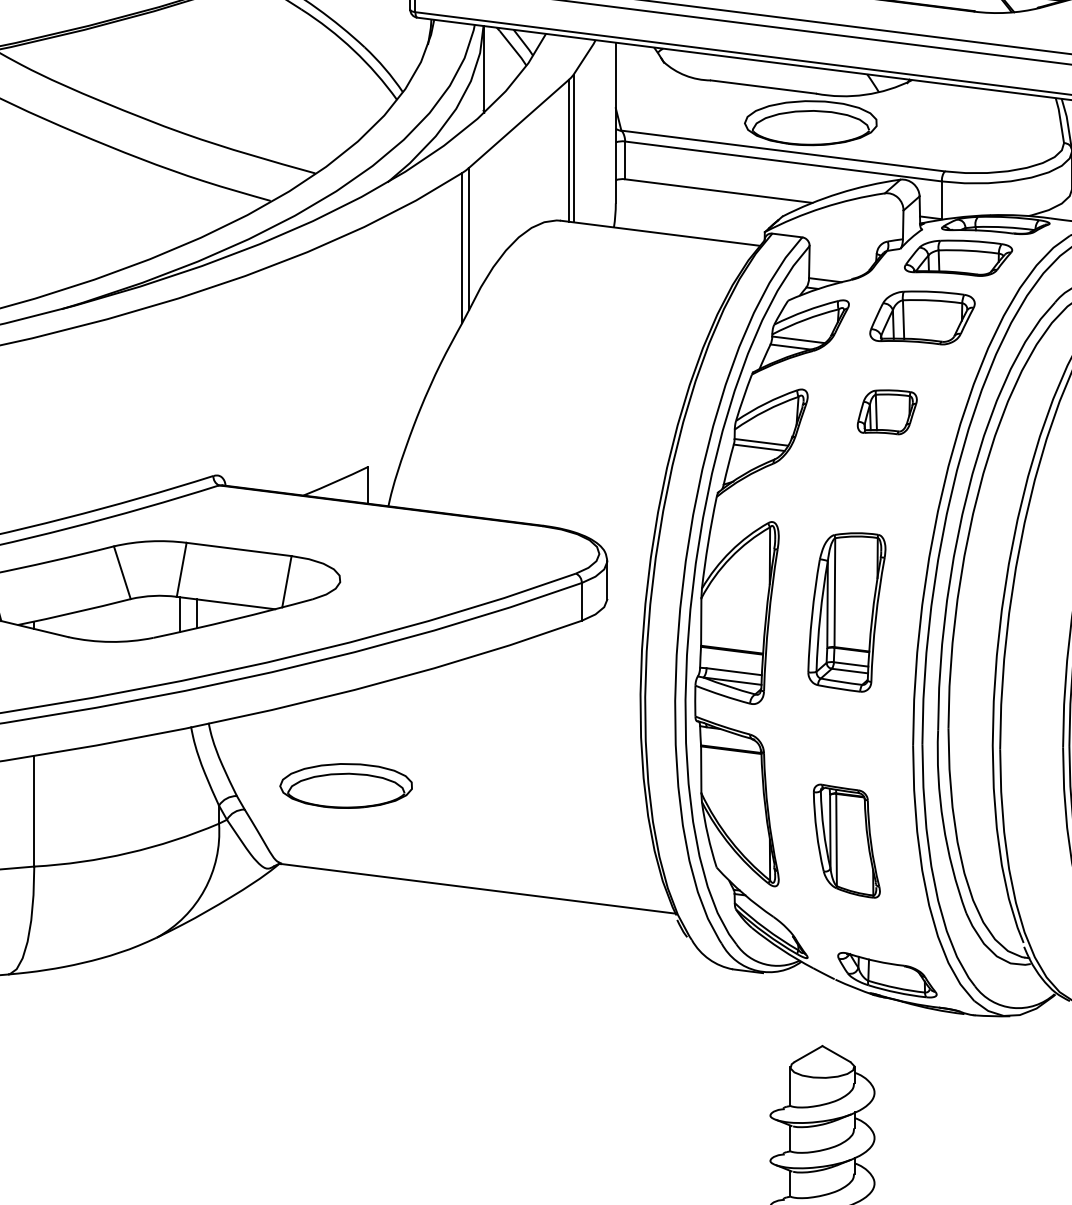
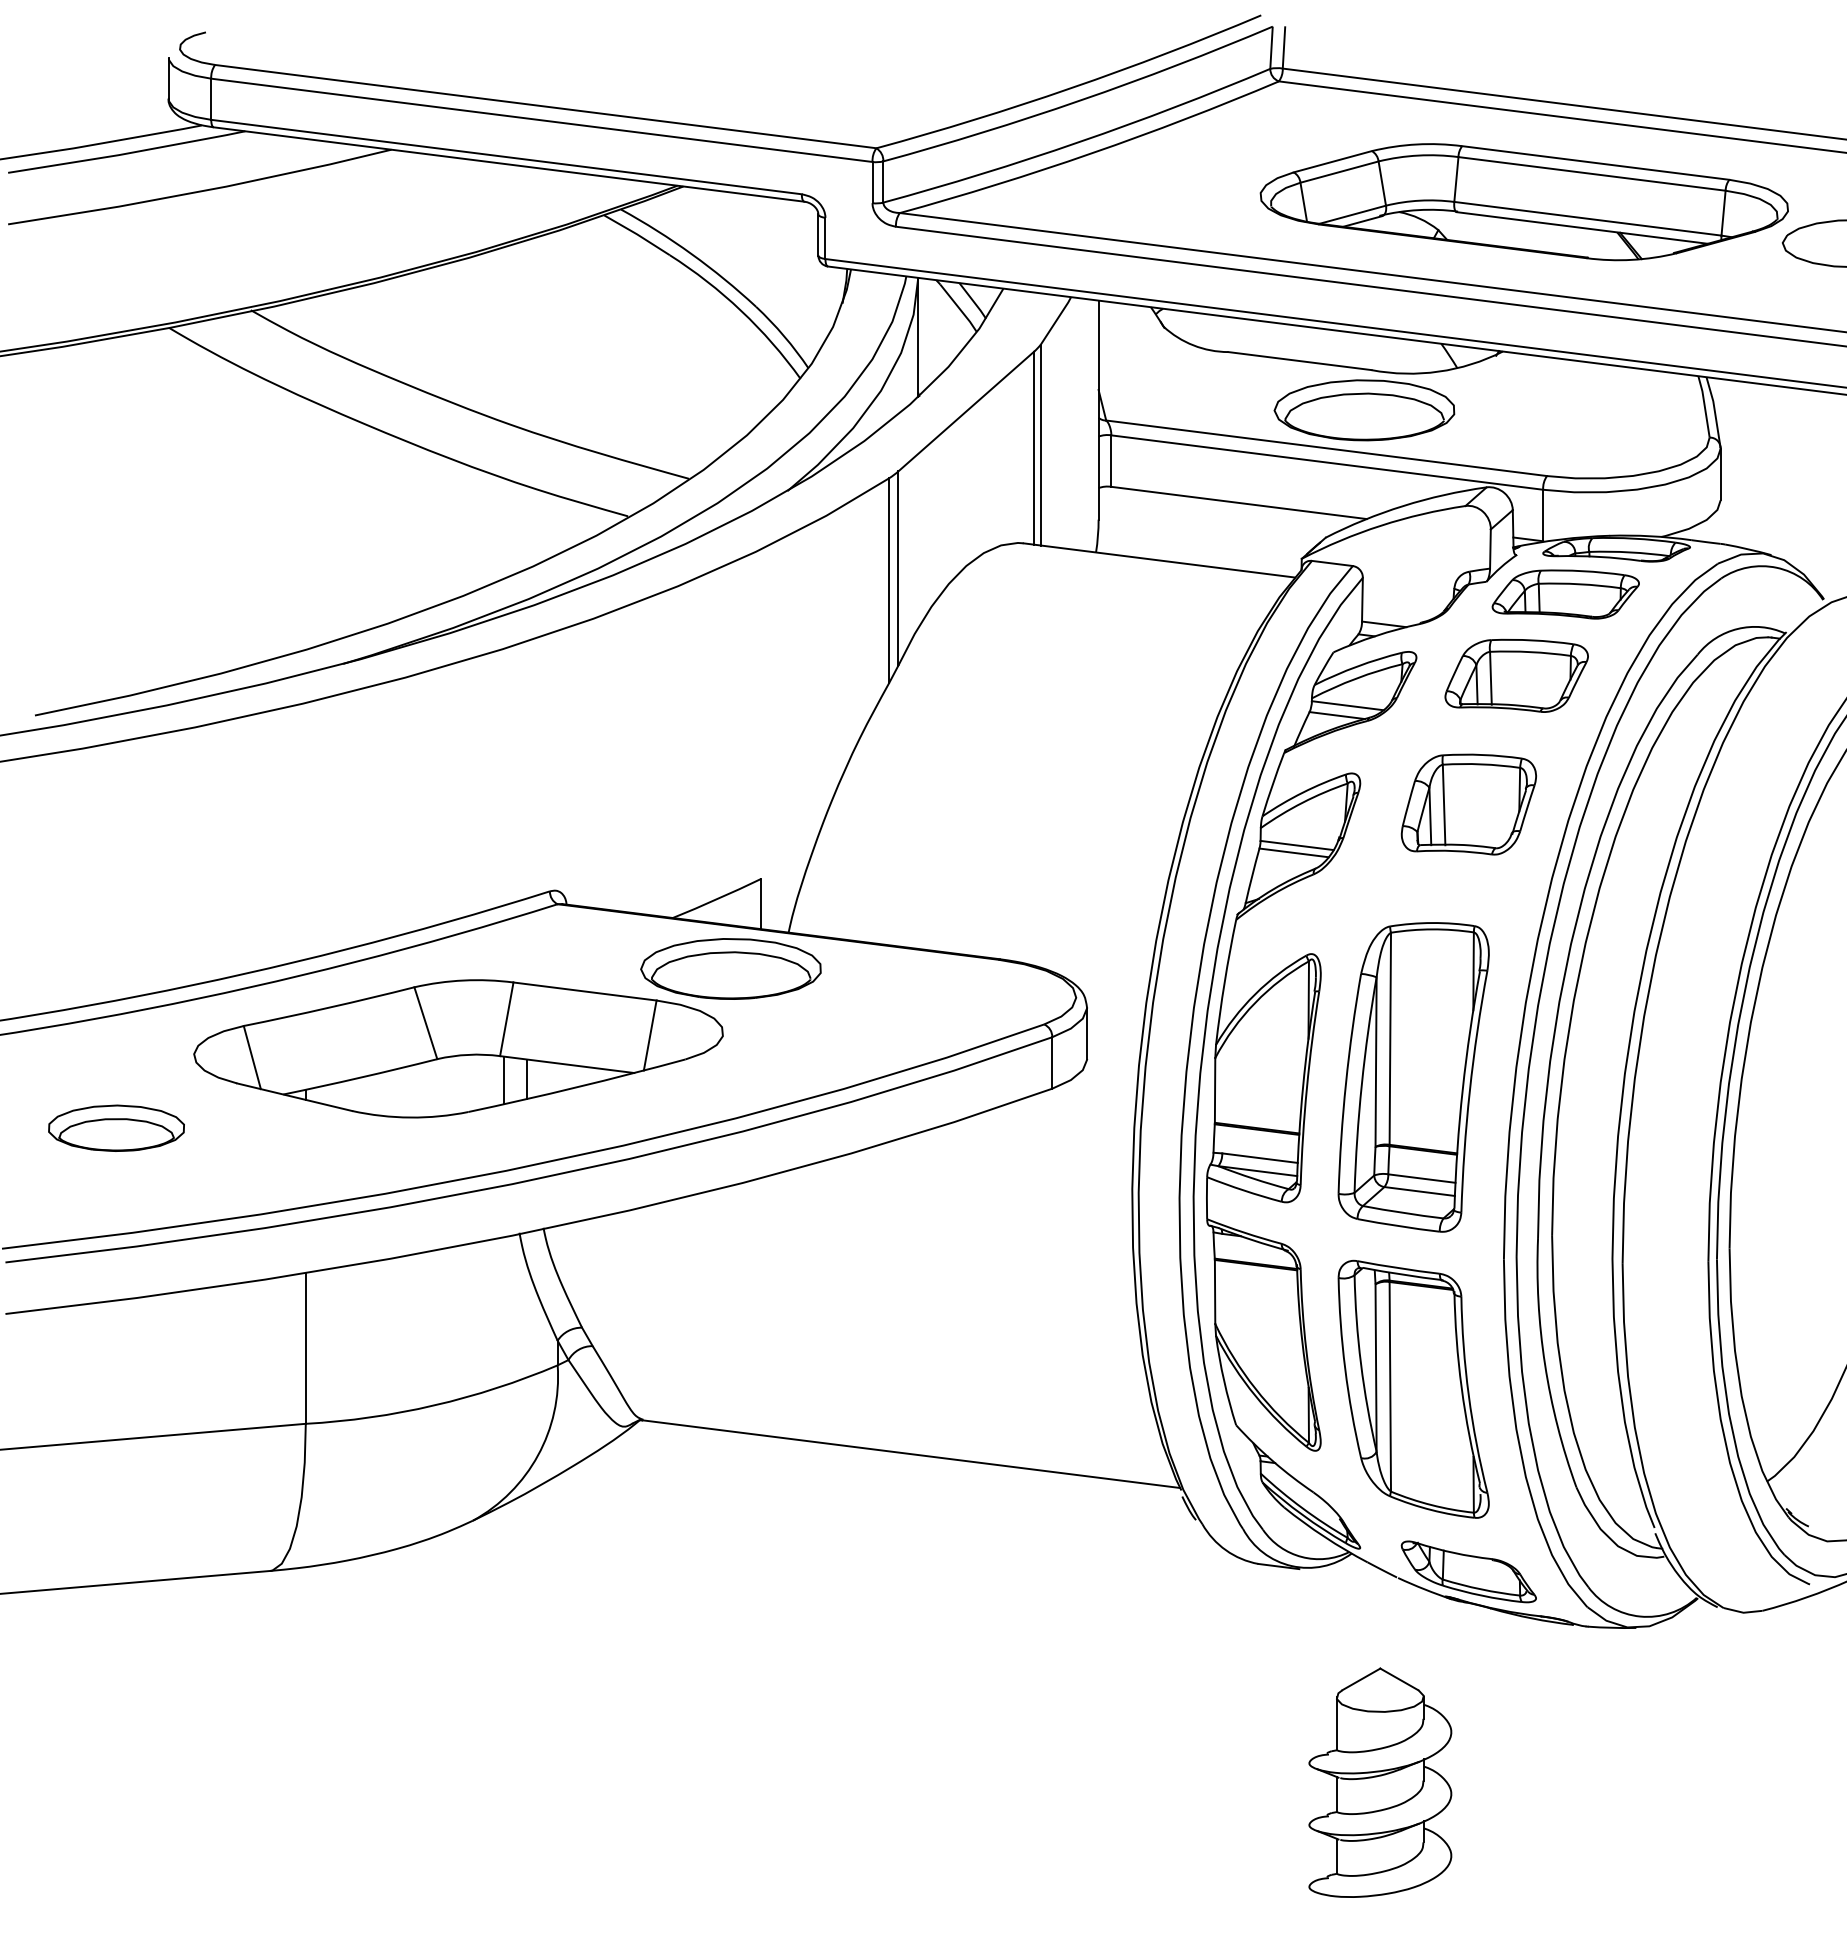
part: (887, 412) -> (1468, 804), size x1.67
part: (846, 612) -> (1413, 1077), size x1.43
part: (345, 785) -> (730, 968), moved
part: (846, 840) -> (1413, 1388), size x1.67

